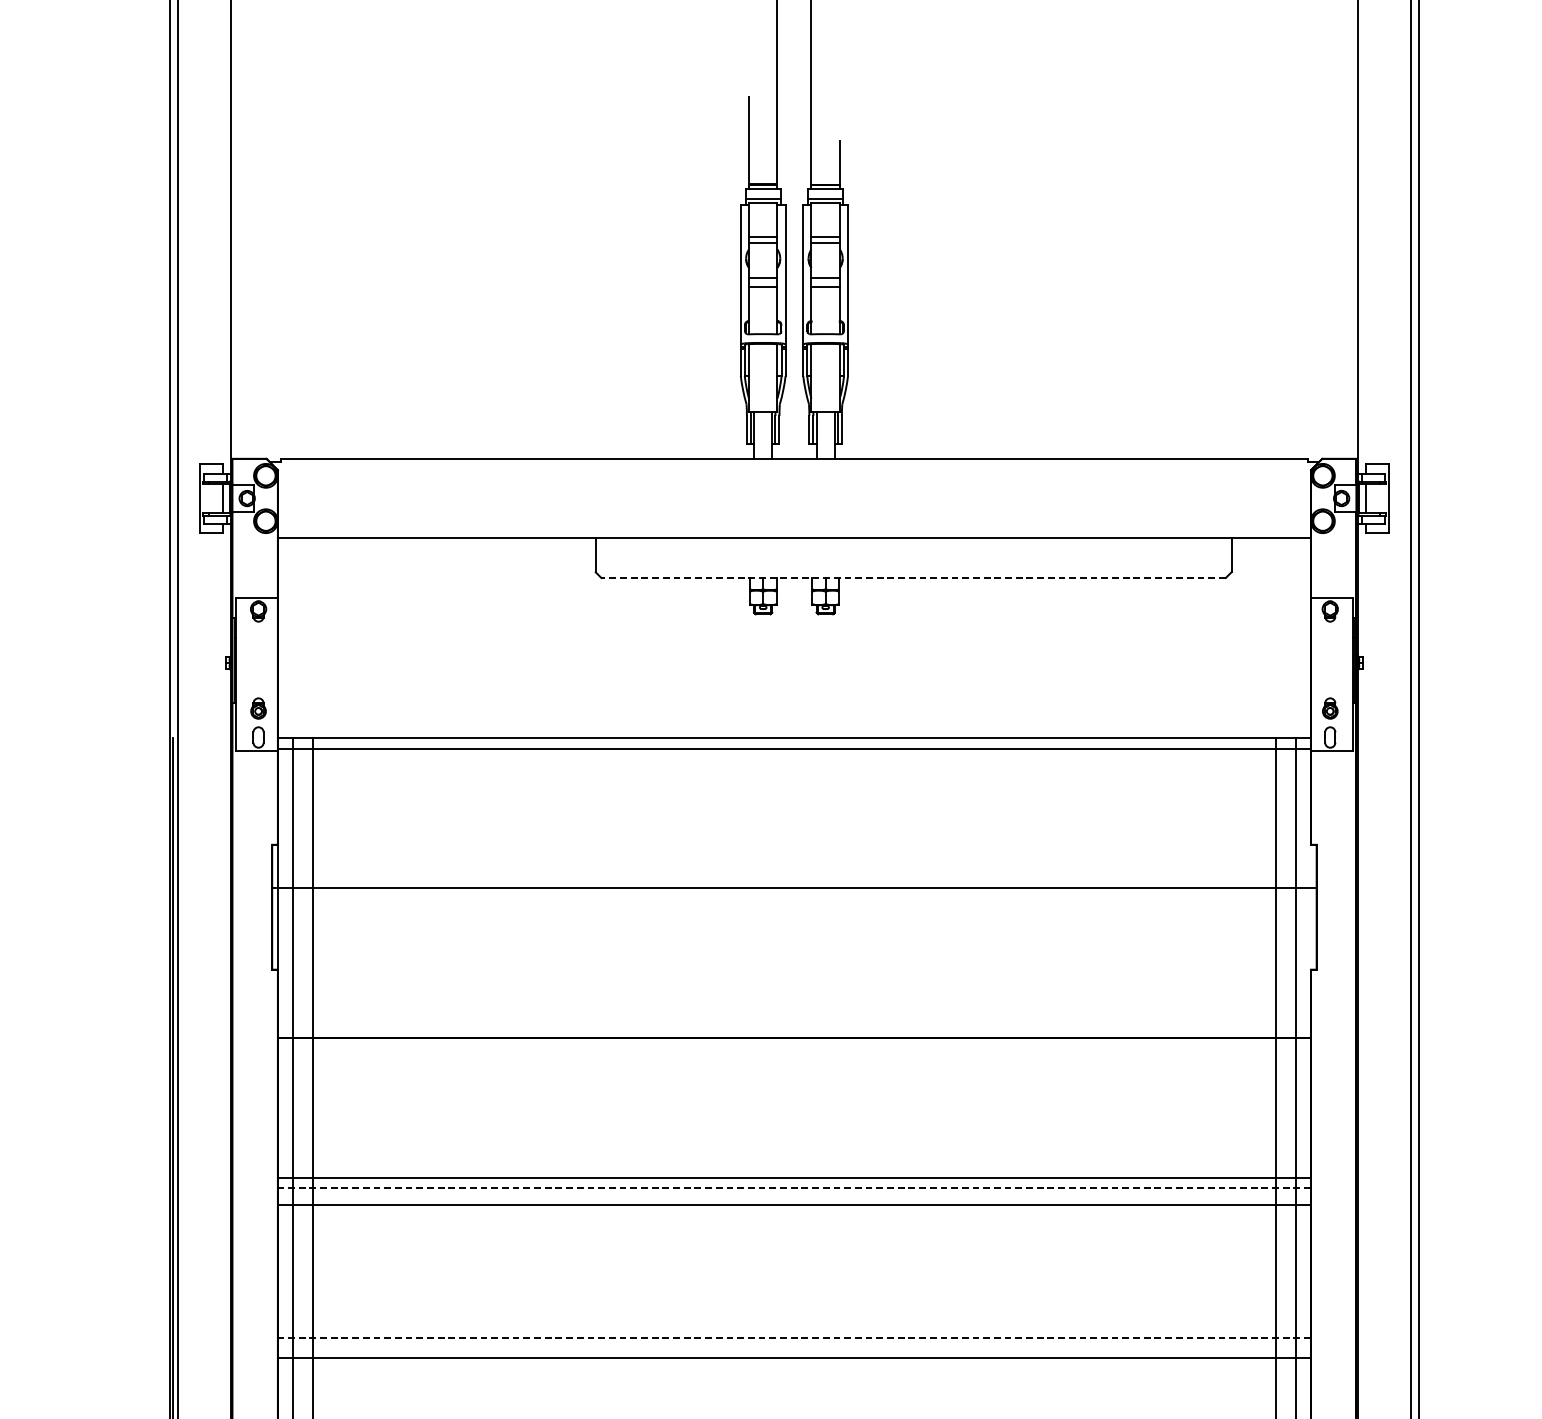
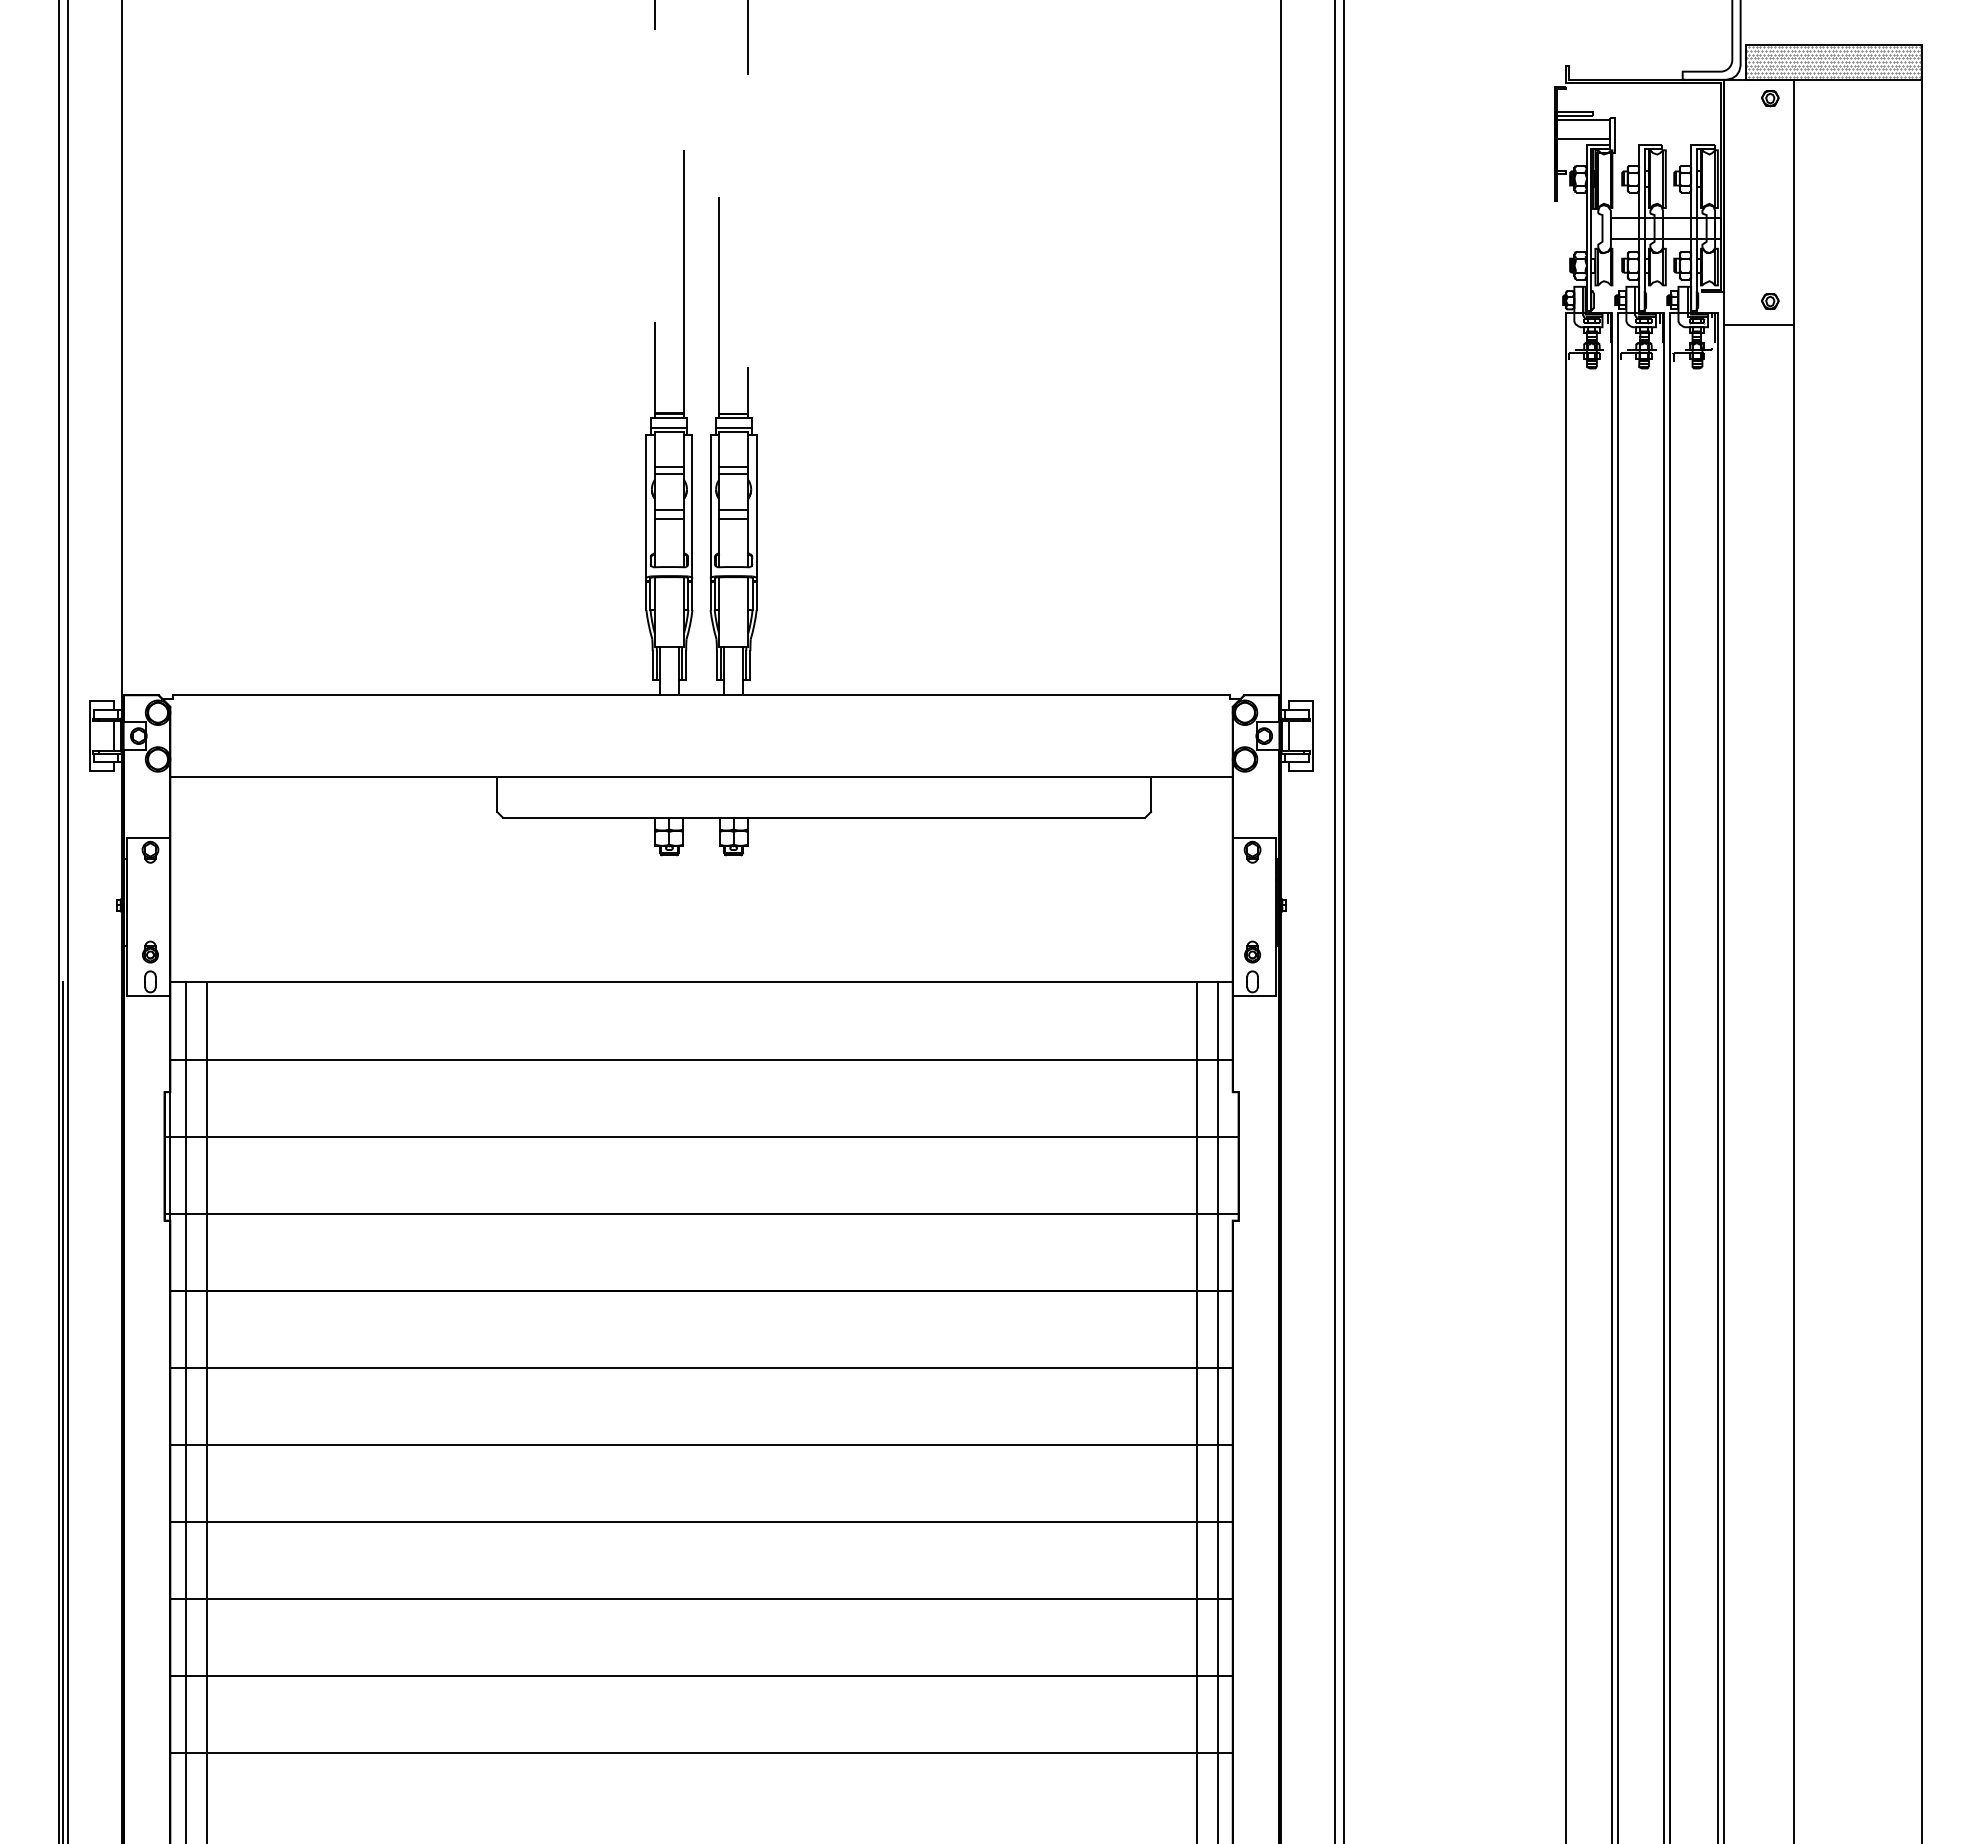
line: (913, 577) -> (823, 817), dashed -> solid
line: (794, 748) -> (701, 1059), moved
line: (794, 962) -> (701, 1213), added
line: (794, 1177) -> (701, 1367), moved
line: (794, 1187) -> (701, 1444), dashed -> solid
line: (794, 1204) -> (701, 1521), moved
line: (794, 1337) -> (701, 1598), dashed -> solid
line: (794, 1357) -> (701, 1675), moved

